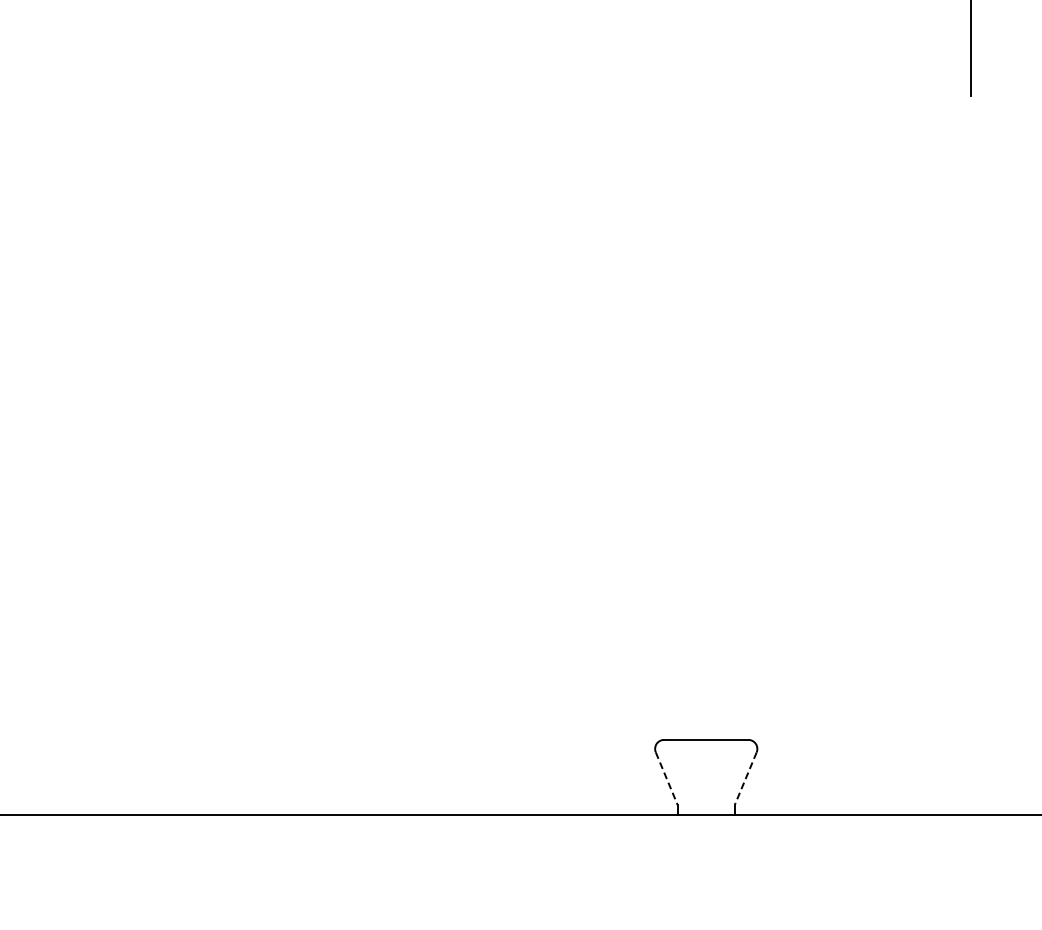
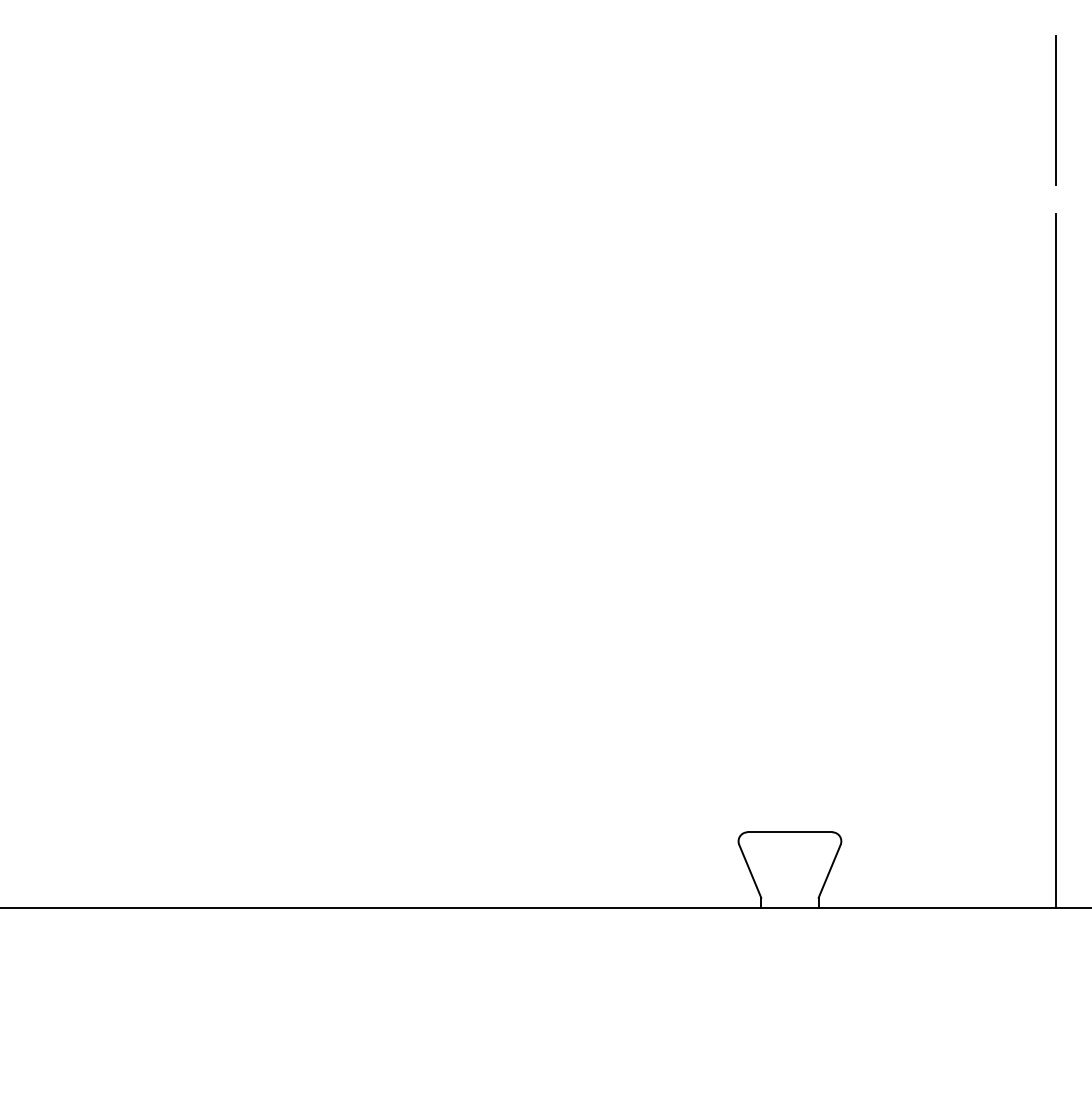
line: (971, 469) -> (1056, 560), added
line: (667, 778) -> (750, 871), dashed -> solid
line: (745, 778) -> (829, 871), dashed -> solid

